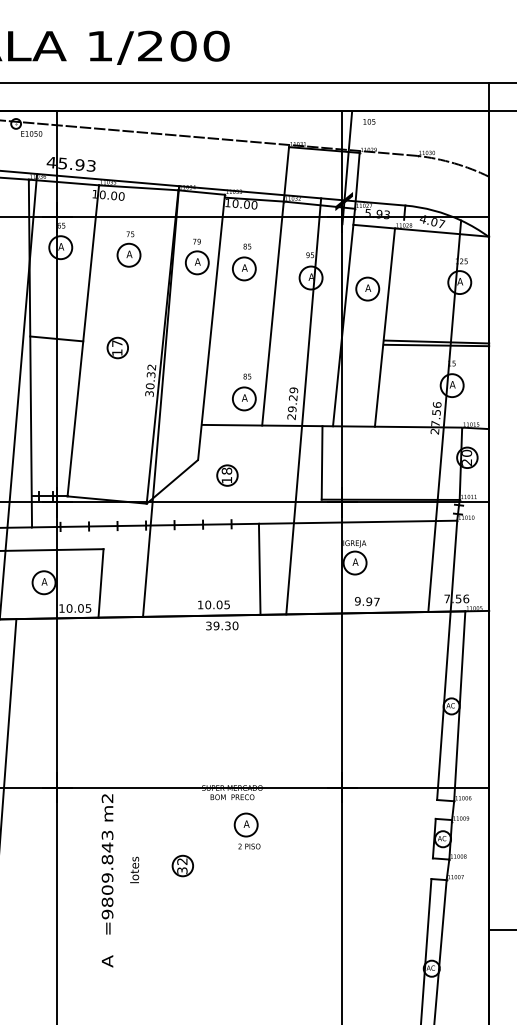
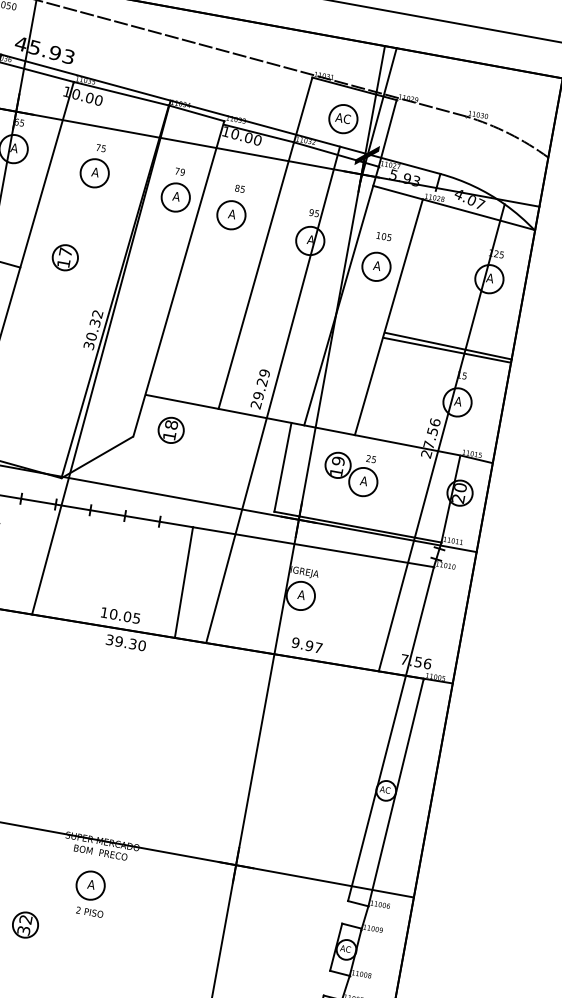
text: (369, 121) -> (384, 236), moved
part: (319, 175) -> (343, 118), added
part: (117, 347) -> (65, 257), moved
part: (244, 392) -> (204, 364), removed
part: (377, 457) -> (351, 473), added
part: (227, 475) -> (171, 430), moved
part: (246, 830) -> (89, 892), moved

